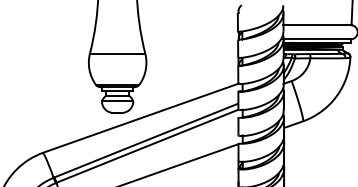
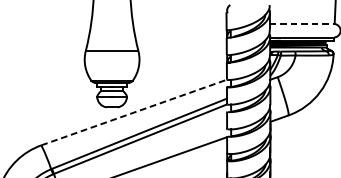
line: (317, 25) -> (302, 24), solid -> dashed
line: (141, 118) -> (134, 112), solid -> dashed

